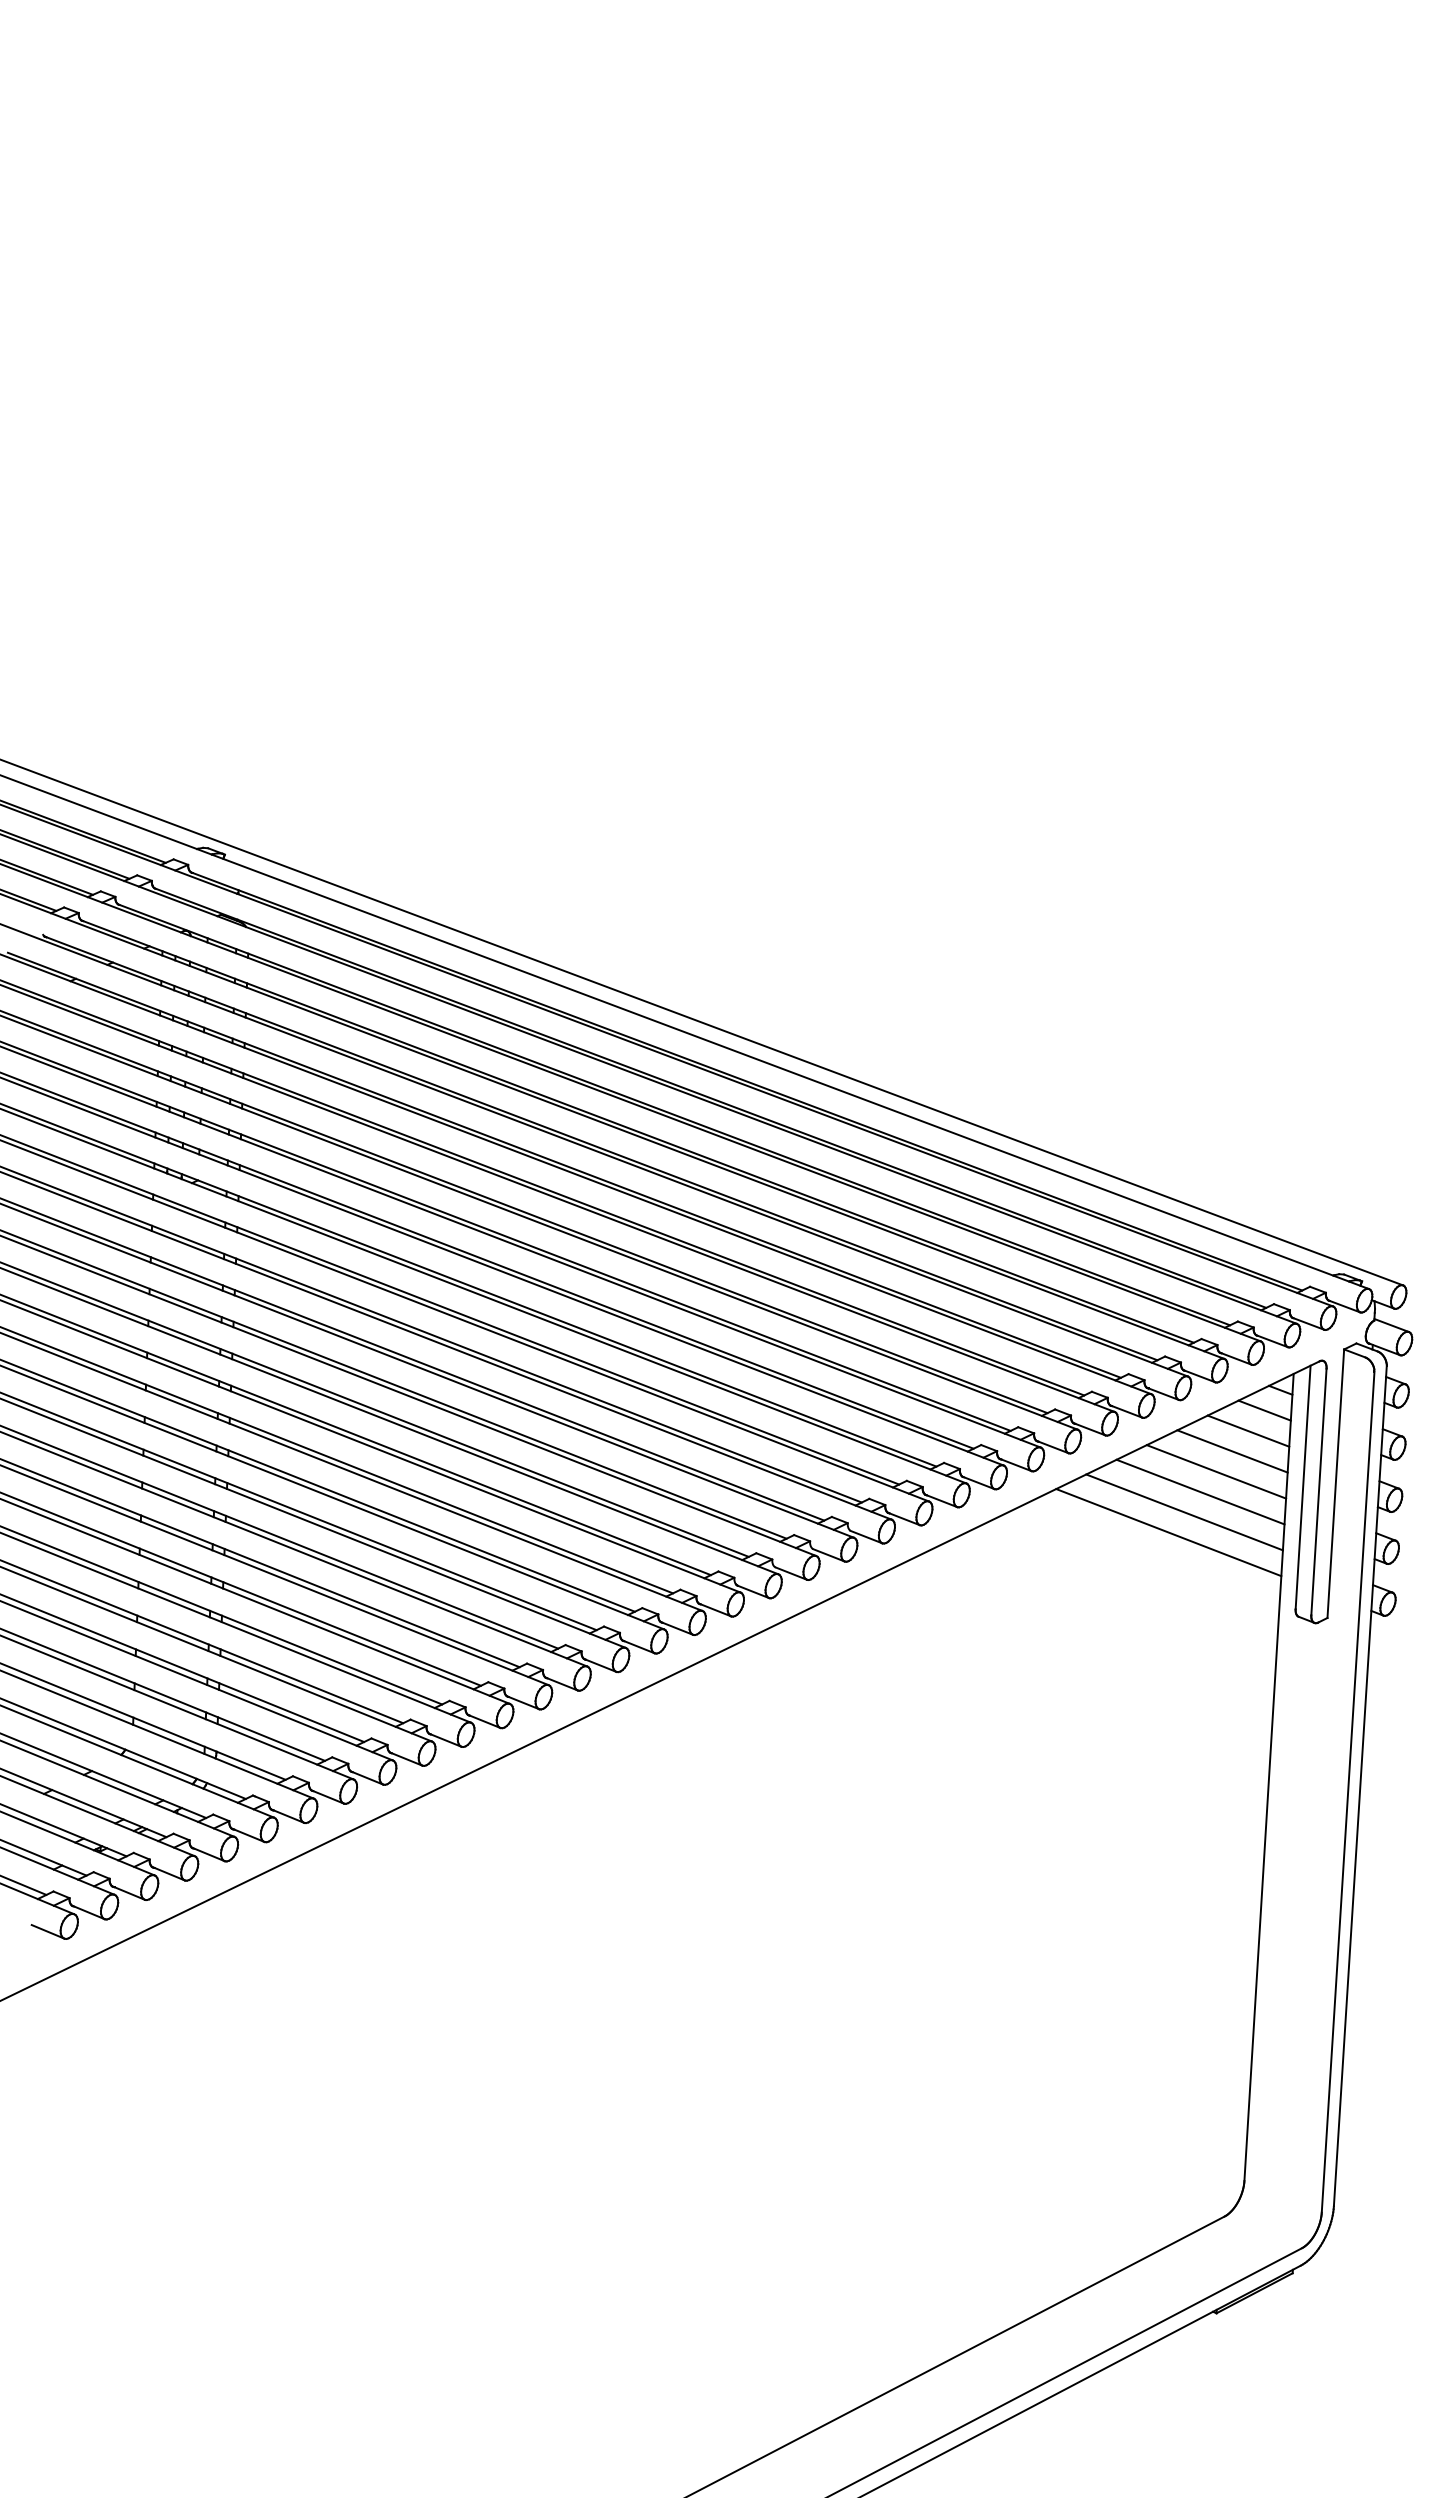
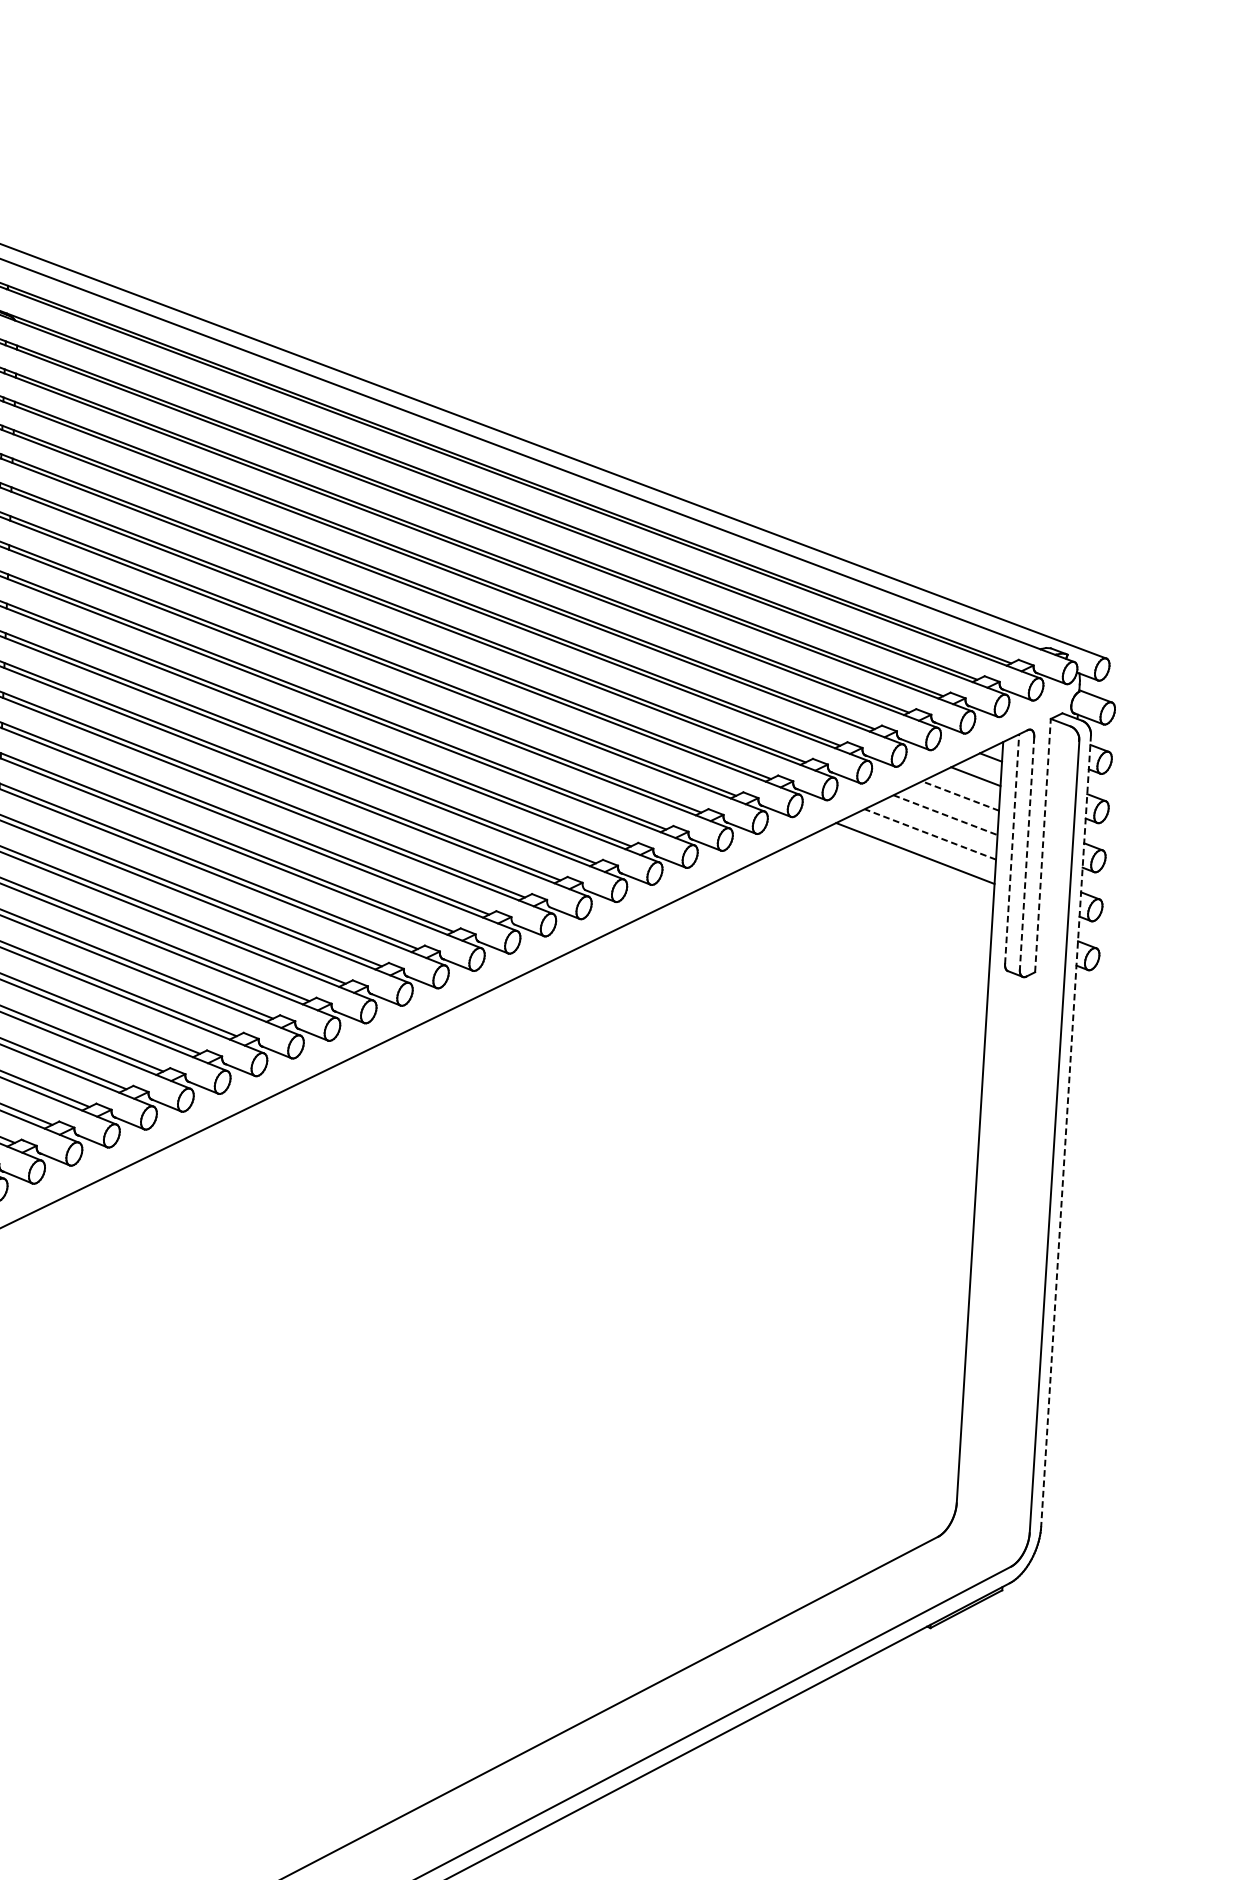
line: (1248, 1431) -> (960, 796), solid -> dashed
line: (1232, 1451) -> (945, 815), solid -> dashed
line: (1216, 1471) -> (930, 834), solid -> dashed
line: (1335, 1483) -> (1042, 845), solid -> dashed
line: (1303, 1487) -> (1012, 849), solid -> dashed
line: (1318, 1492) -> (1026, 853), solid -> dashed
line: (1184, 1512) -> (900, 872), removed
line: (1168, 1532) -> (885, 891), removed
line: (1360, 1786) -> (1066, 1131), solid -> dashed

